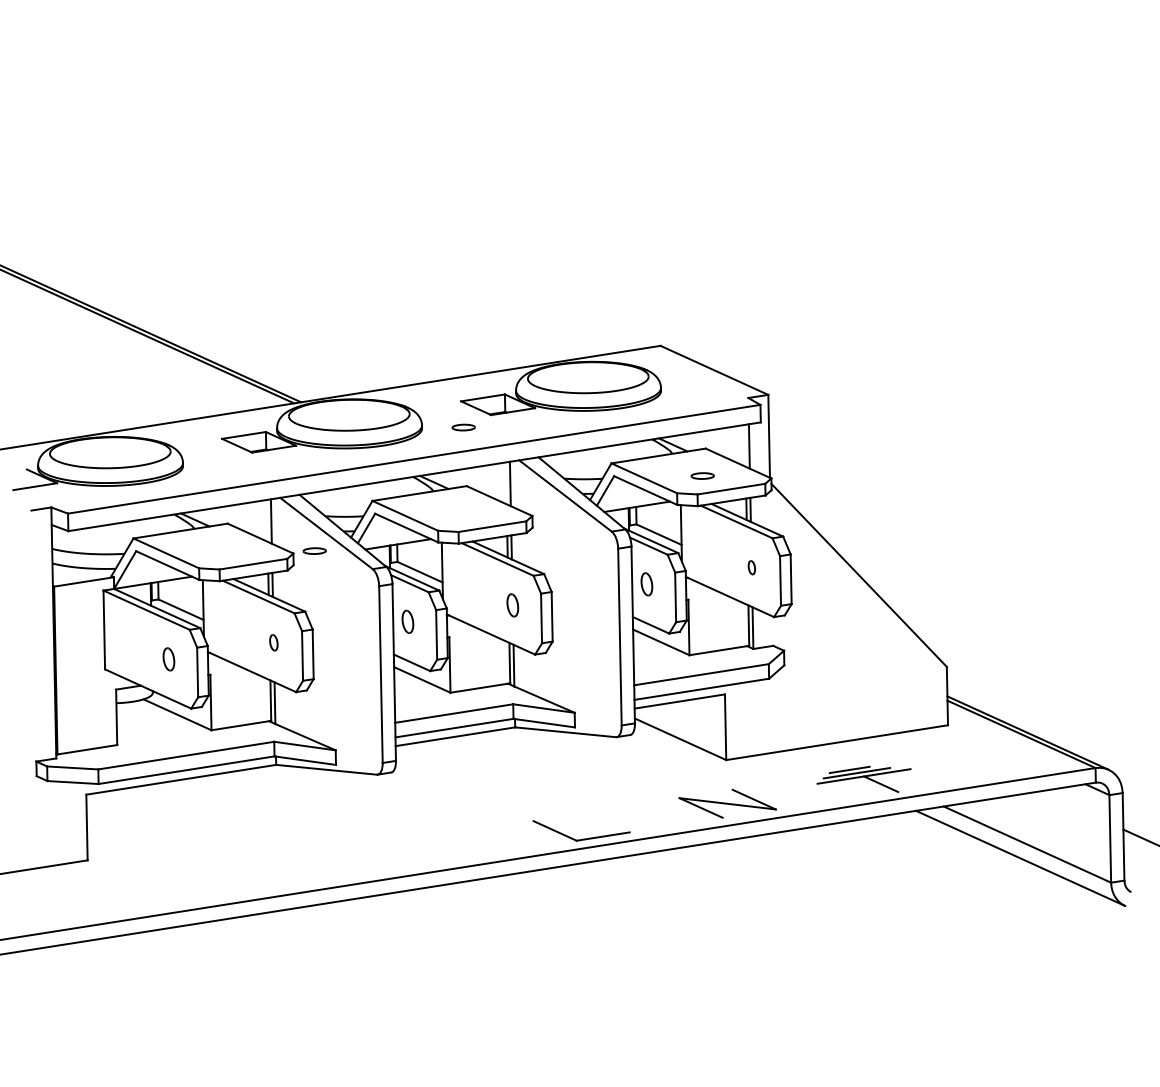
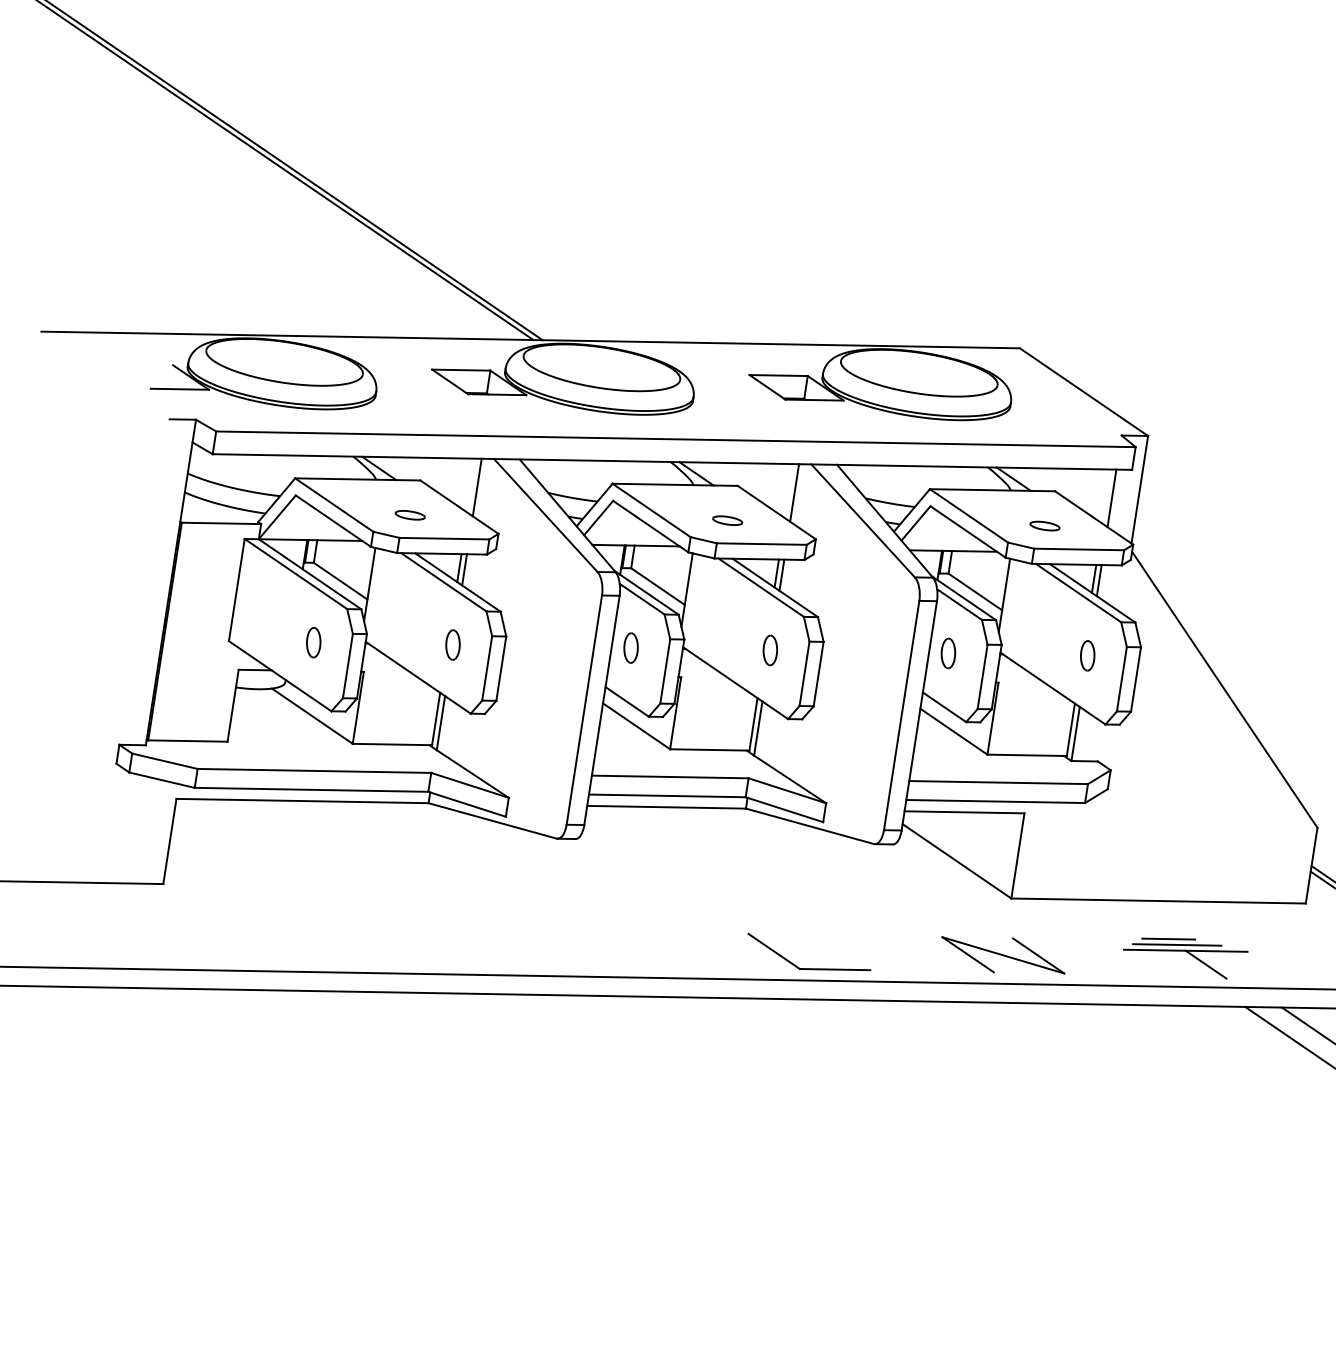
part: (463, 427) -> (727, 520), moved
part: (314, 550) -> (410, 514), moved
part: (751, 567) -> (1087, 655), size x1.67
part: (273, 642) -> (452, 644), size x1.43

